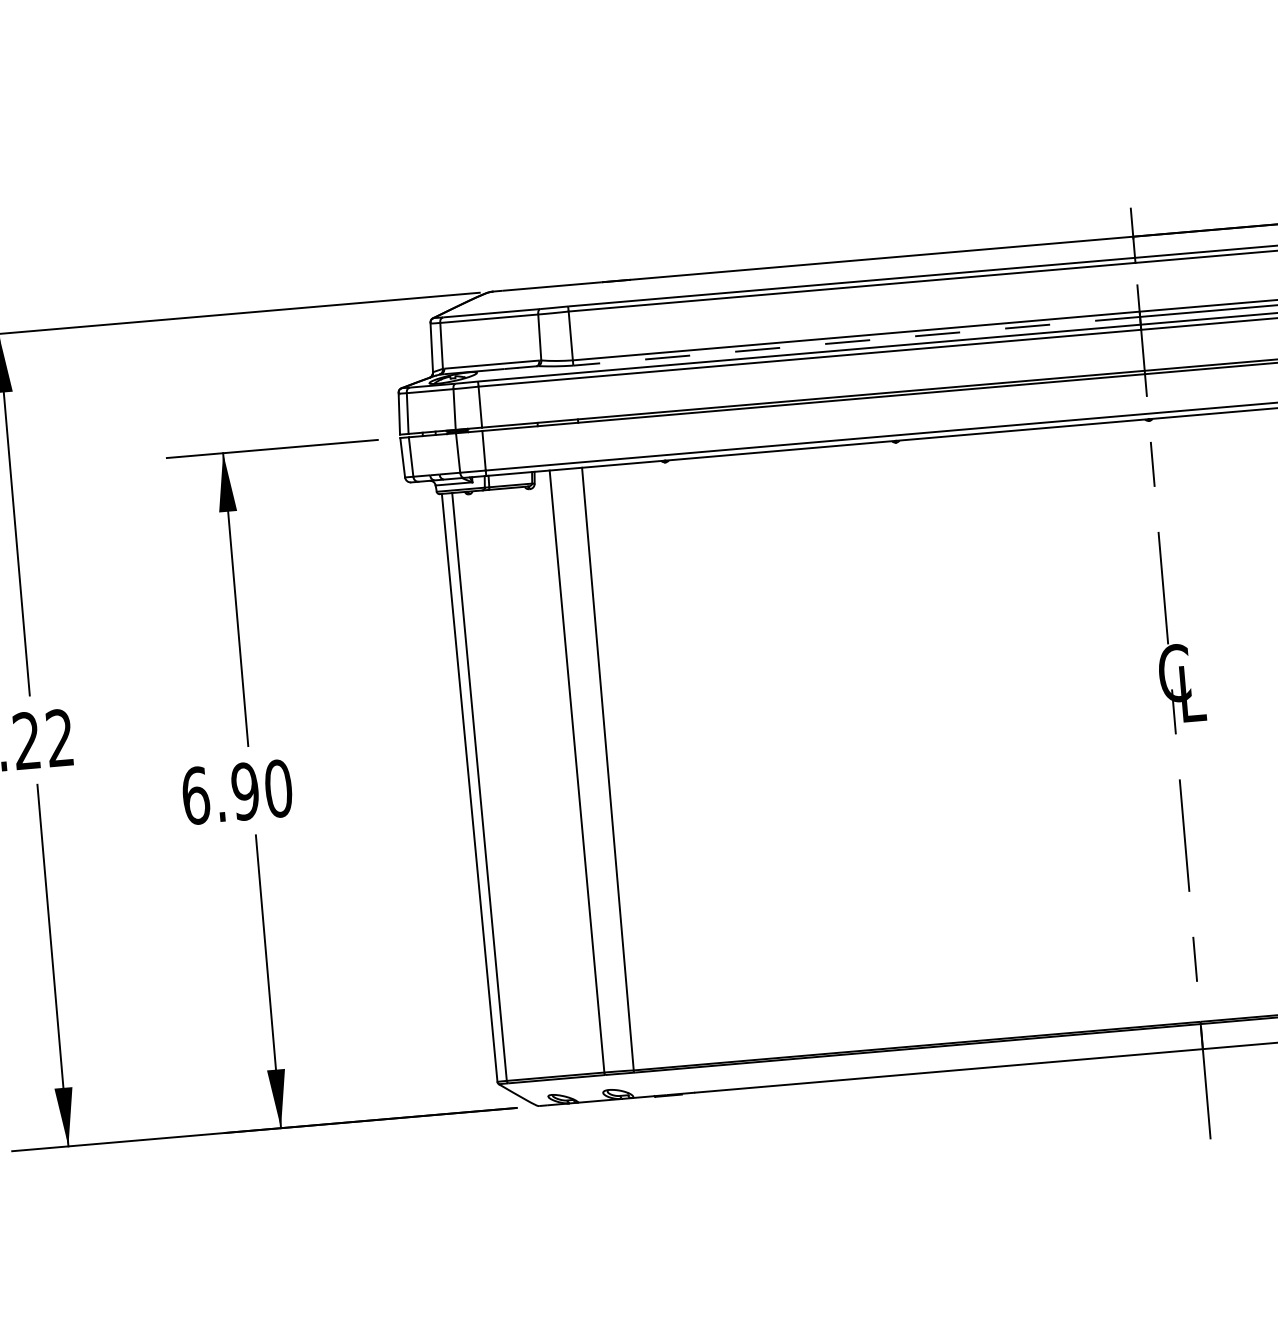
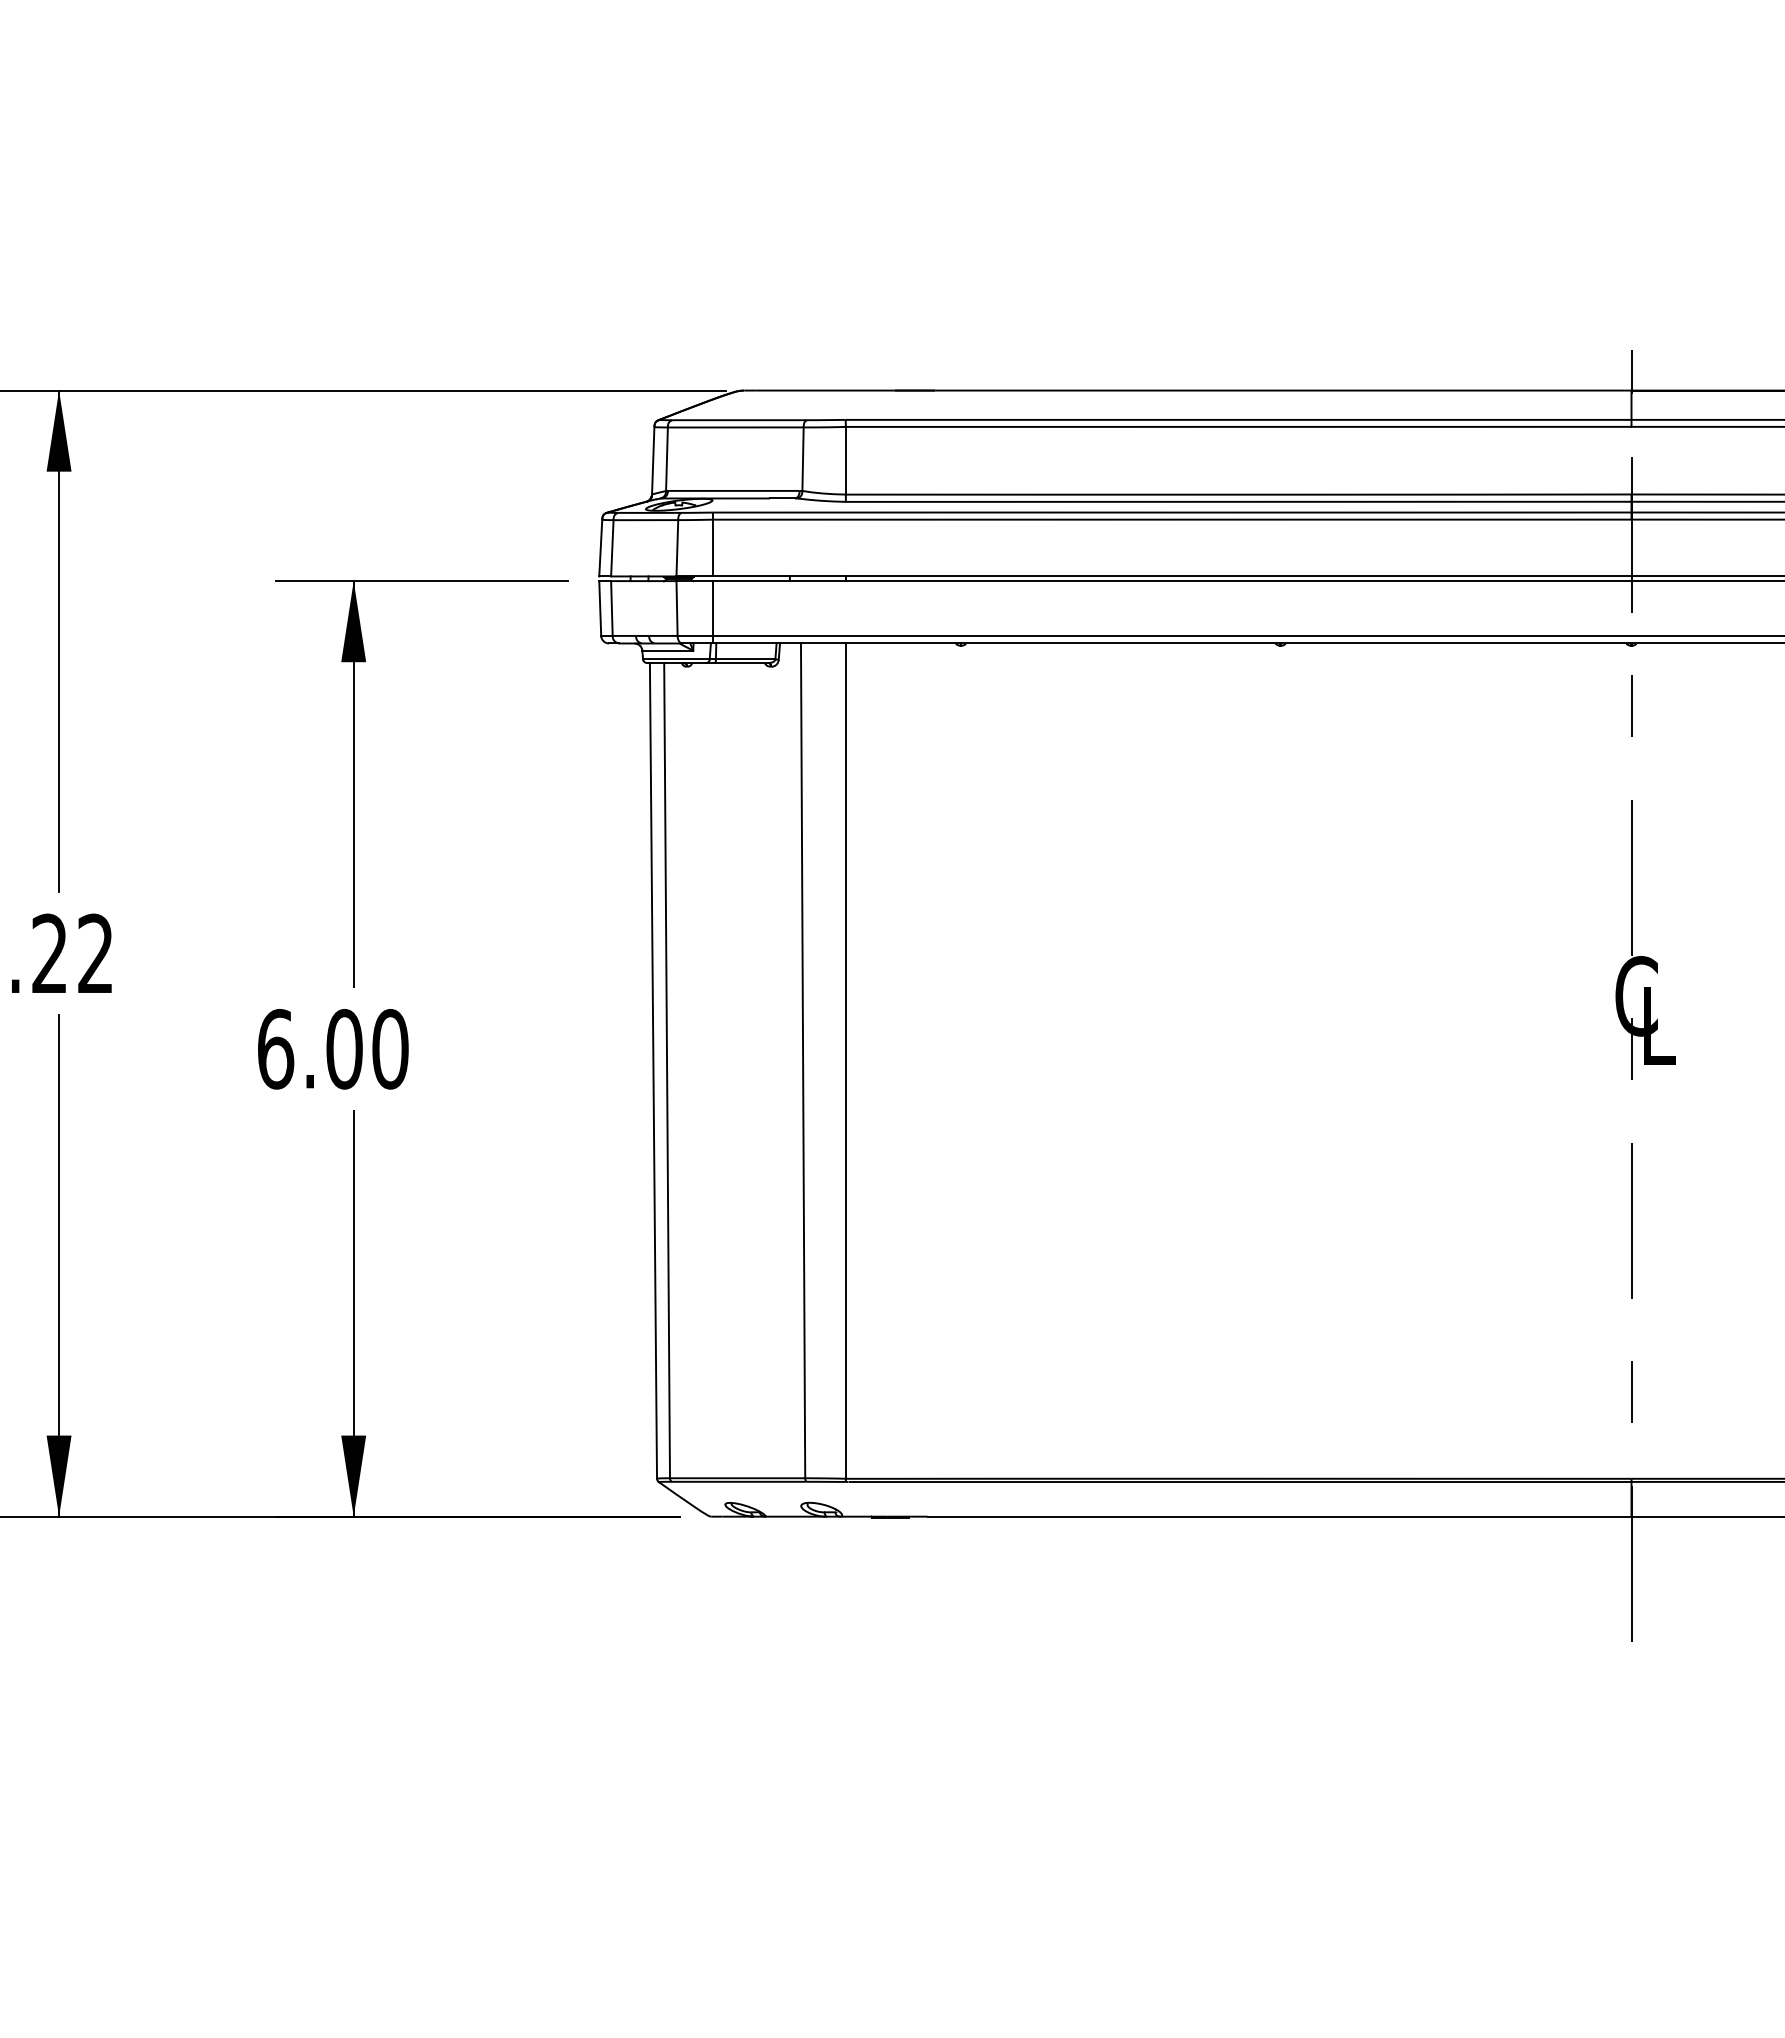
line: (856, 341) -> (1238, 501), dashed -> solid
text: (245, 791) -> (344, 1049), 6.90 -> 6.00

